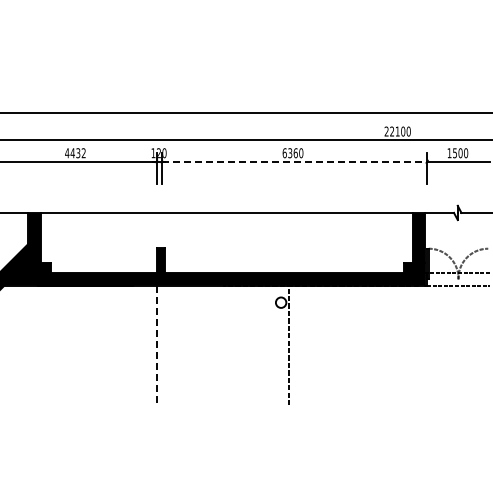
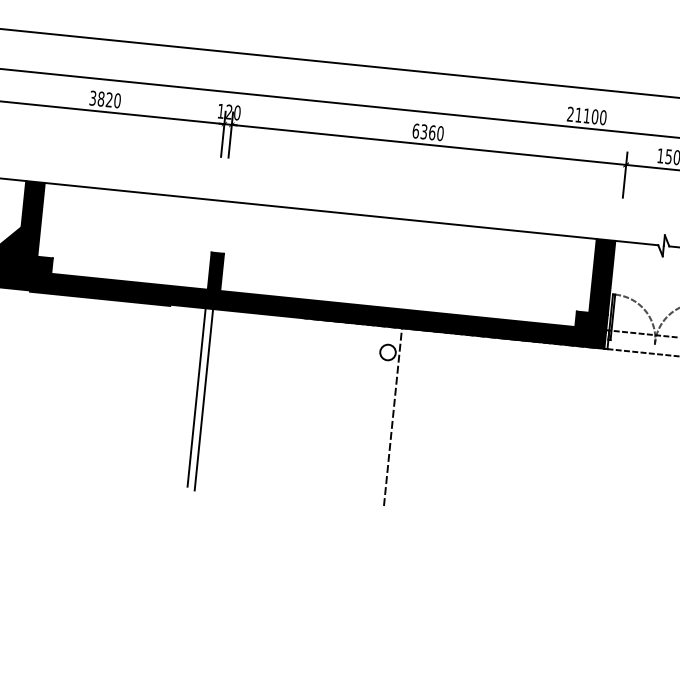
text: (391, 131) -> (577, 114), 22100 -> 21100
text: (75, 153) -> (105, 99), 4432 -> 3820
line: (294, 161) -> (429, 144), dashed -> solid
line: (156, 346) -> (196, 398), dashed -> solid
line: (161, 346) -> (203, 399), added

